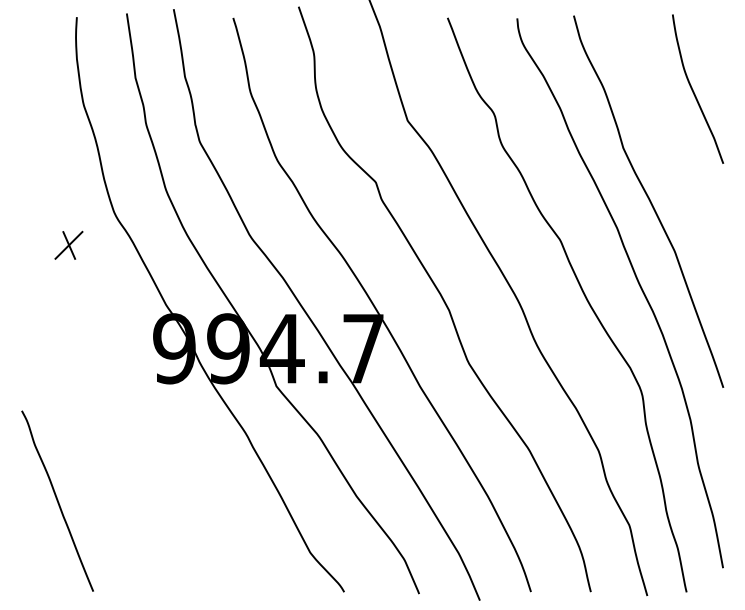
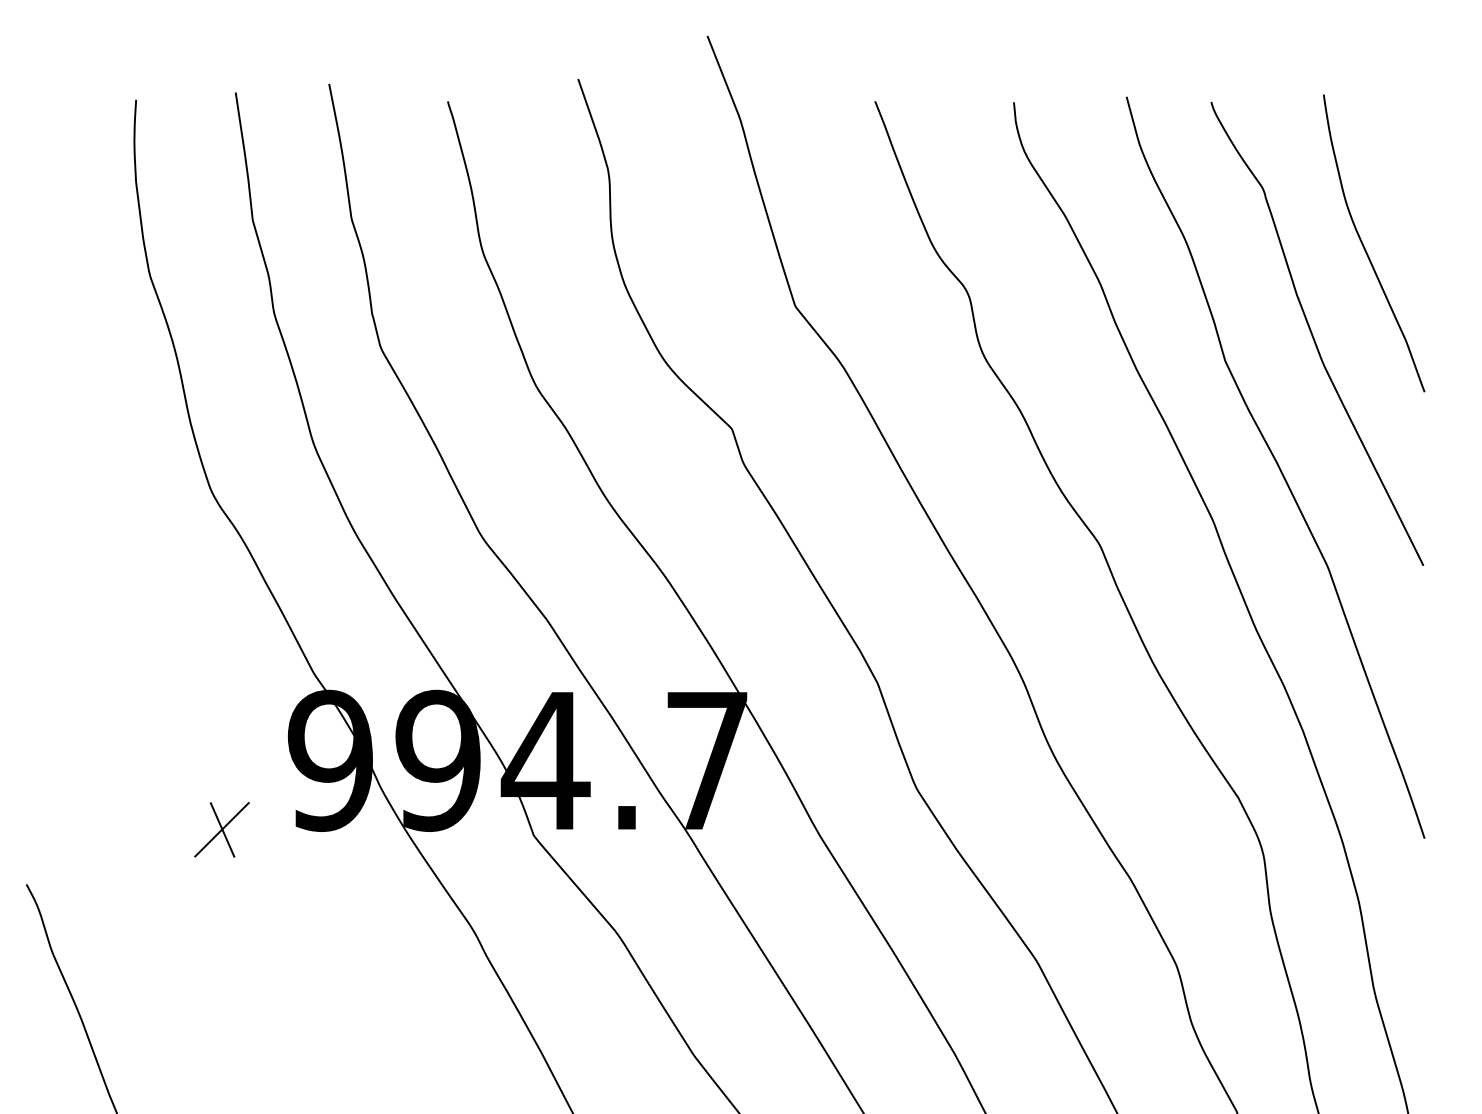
curve: (668, 135) -> (1315, 335), added
part: (68, 244) -> (221, 827), moved

